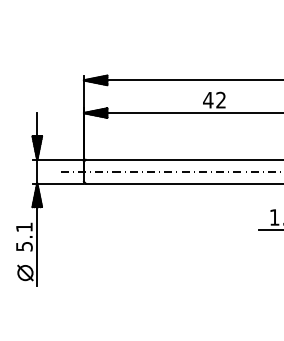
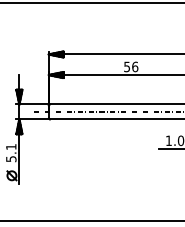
text: (213, 99) -> (130, 66), 42 -> 56

